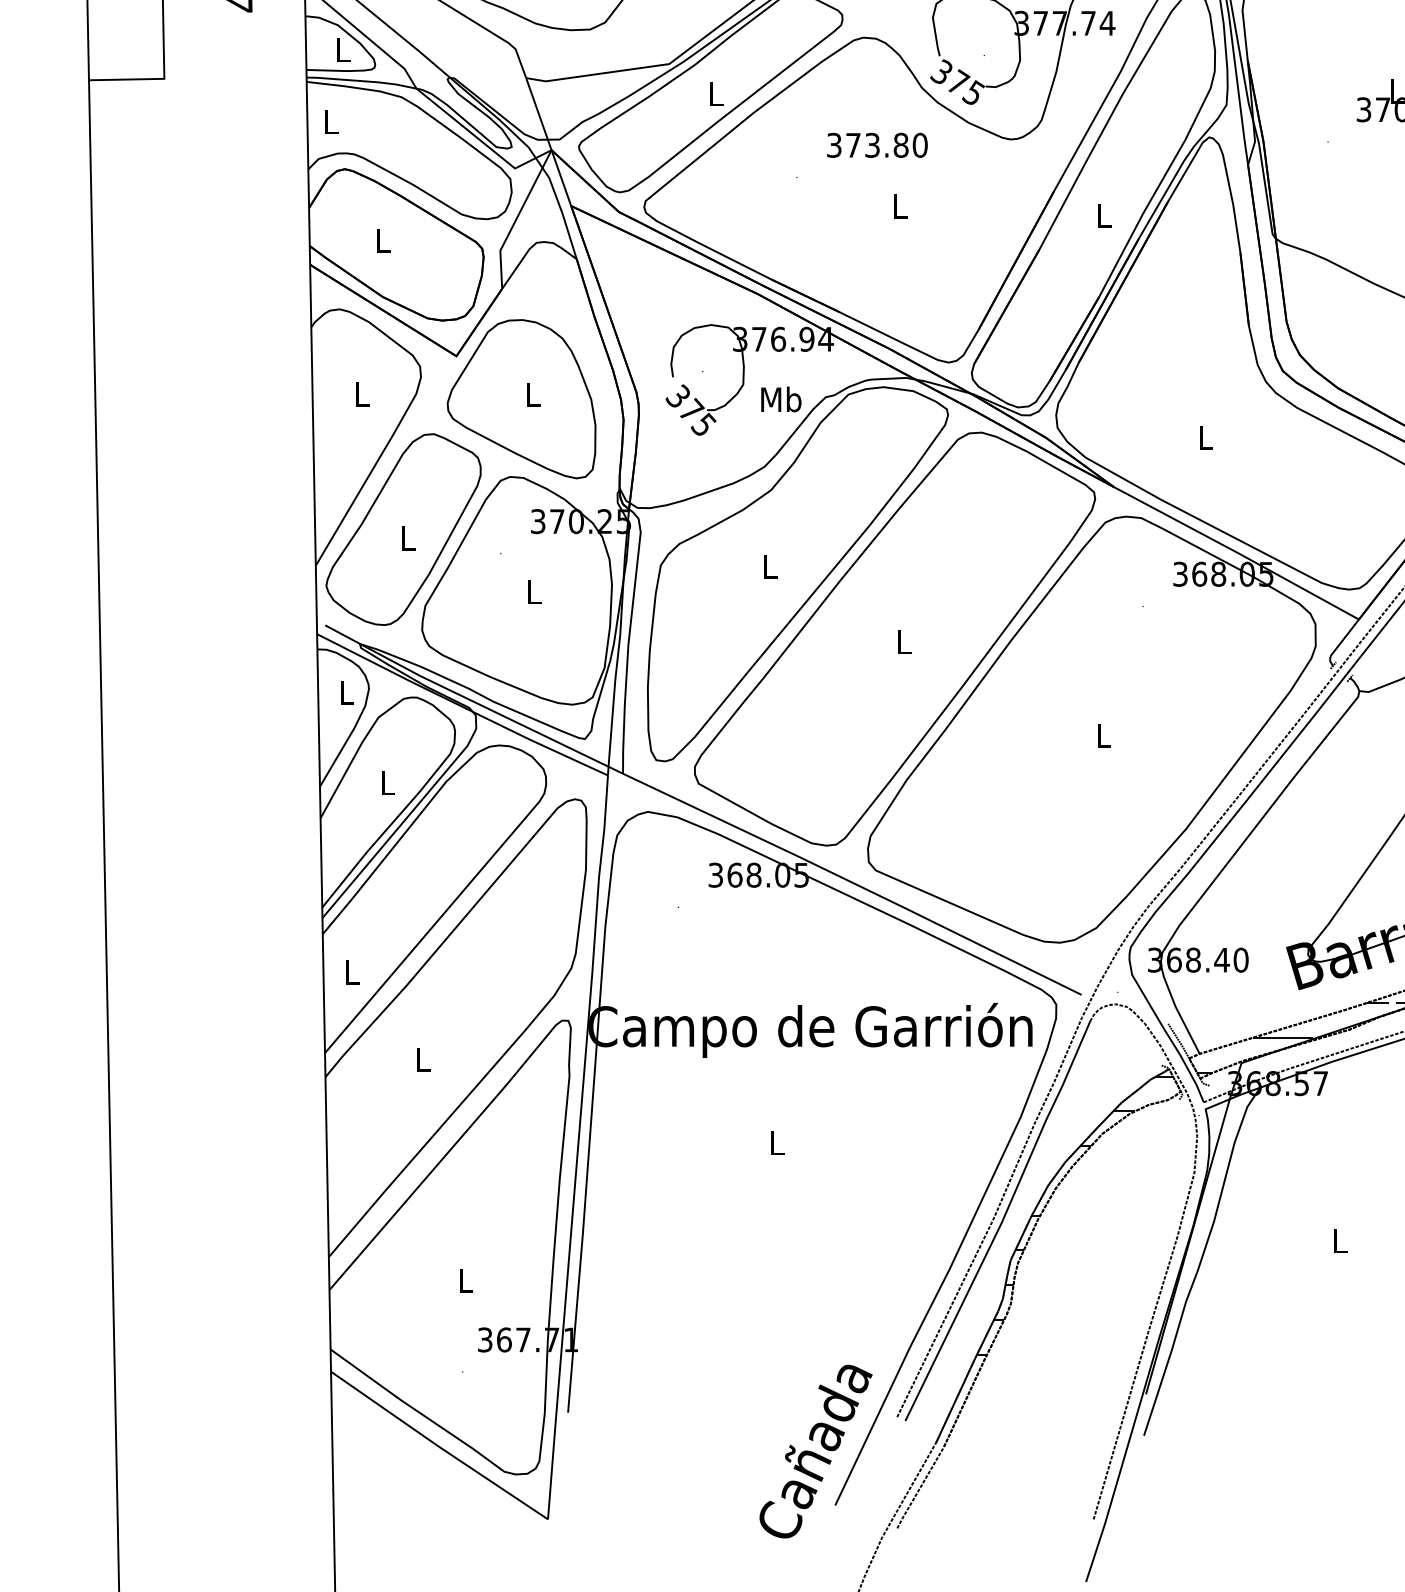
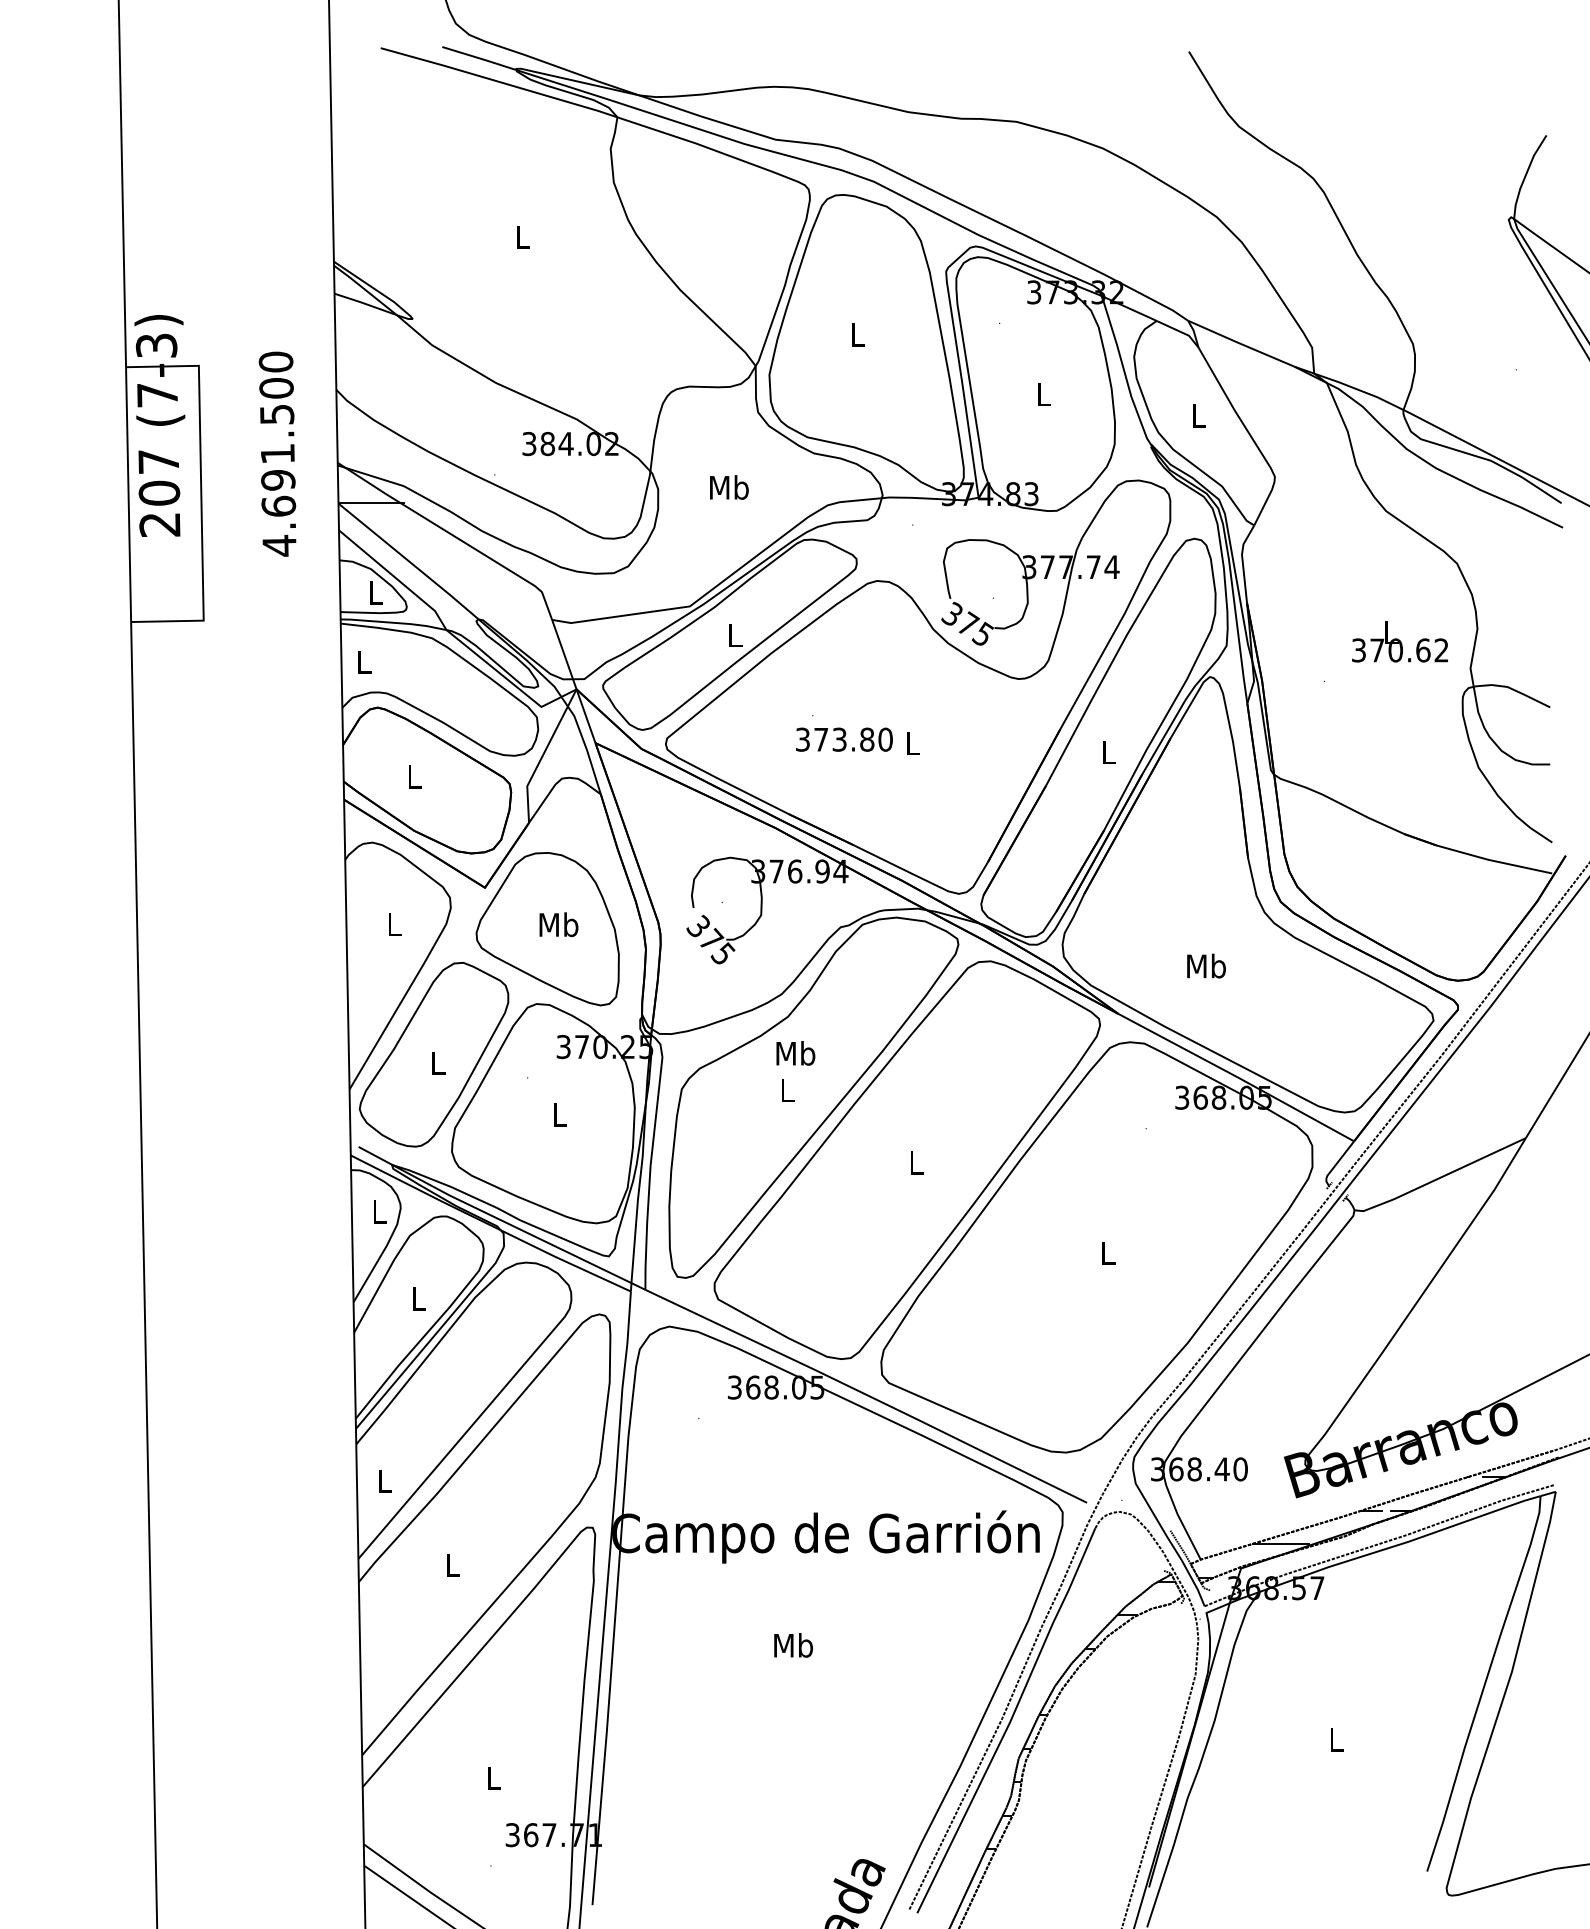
text: (877, 145) -> (844, 739), moved
text: (532, 394) -> (558, 924), L -> Mb
text: (780, 399) -> (795, 1053), moved
text: (1205, 436) -> (1206, 965), L -> Mb
text: (776, 1143) -> (793, 1645), L -> Mb

